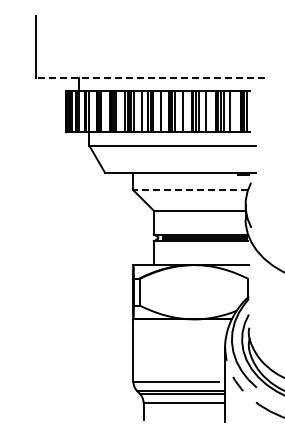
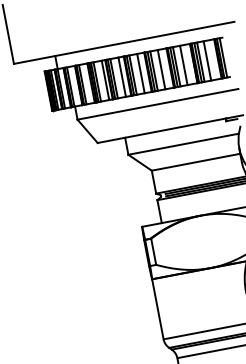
line: (150, 77) -> (124, 42), dashed -> solid
line: (190, 190) -> (183, 144), dashed -> solid

